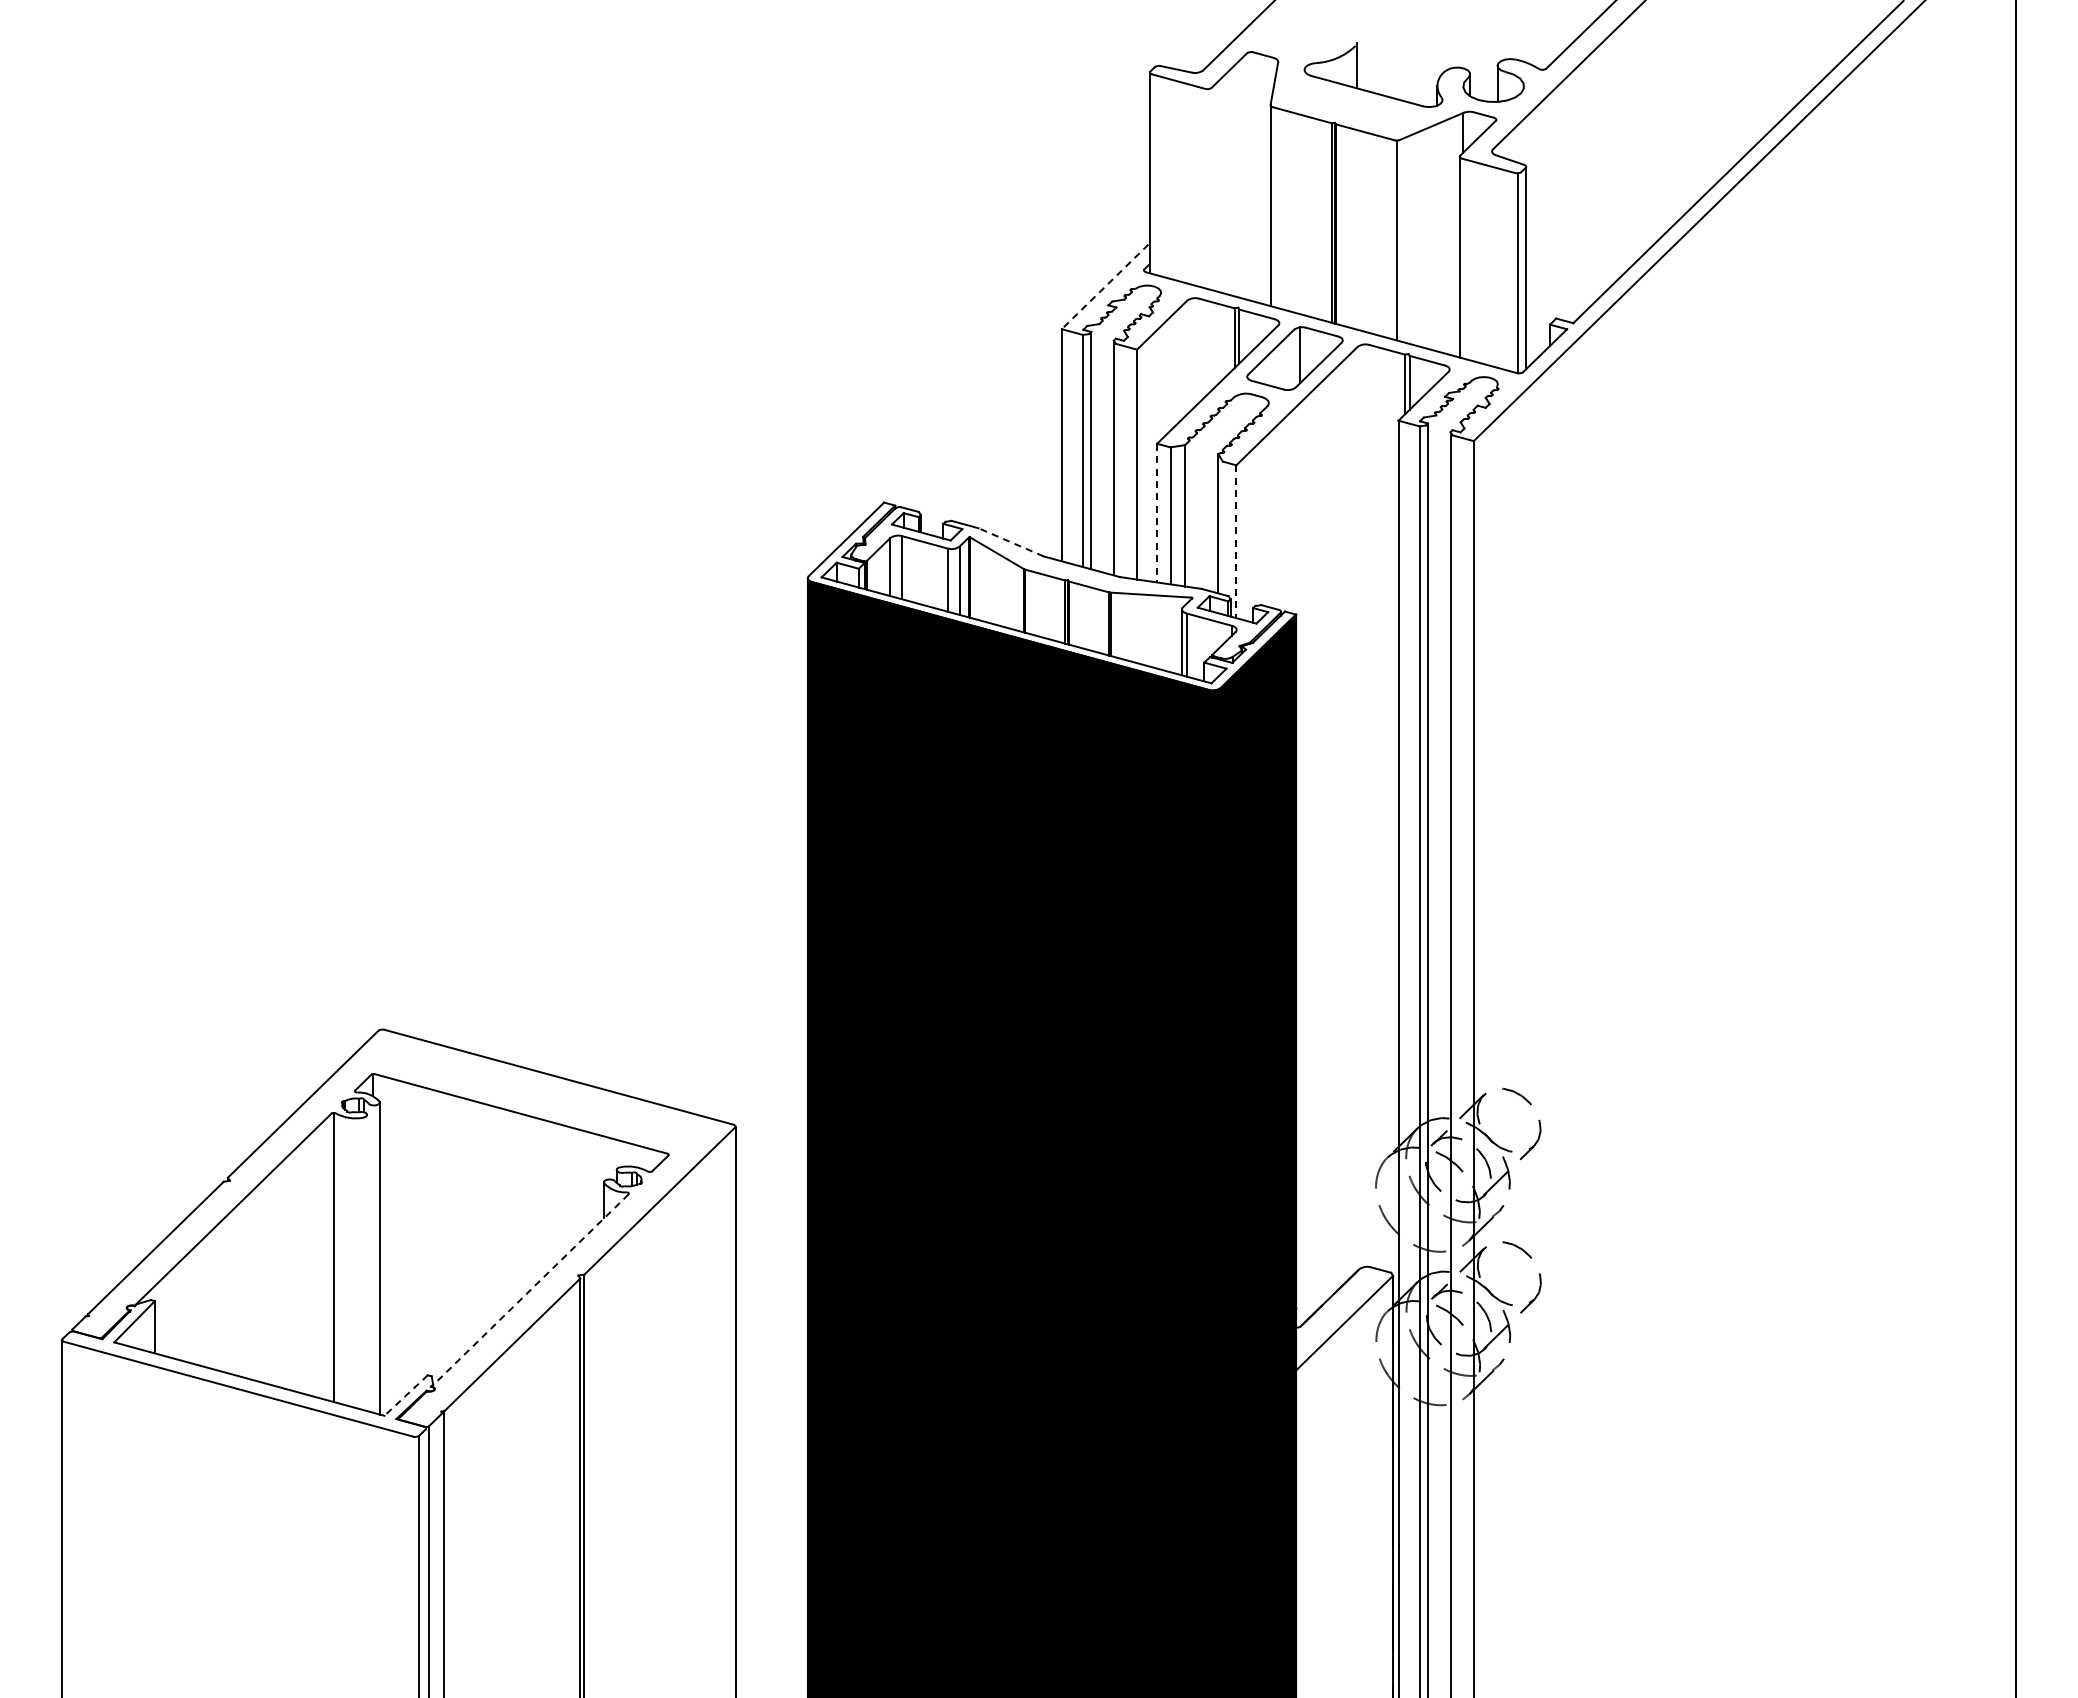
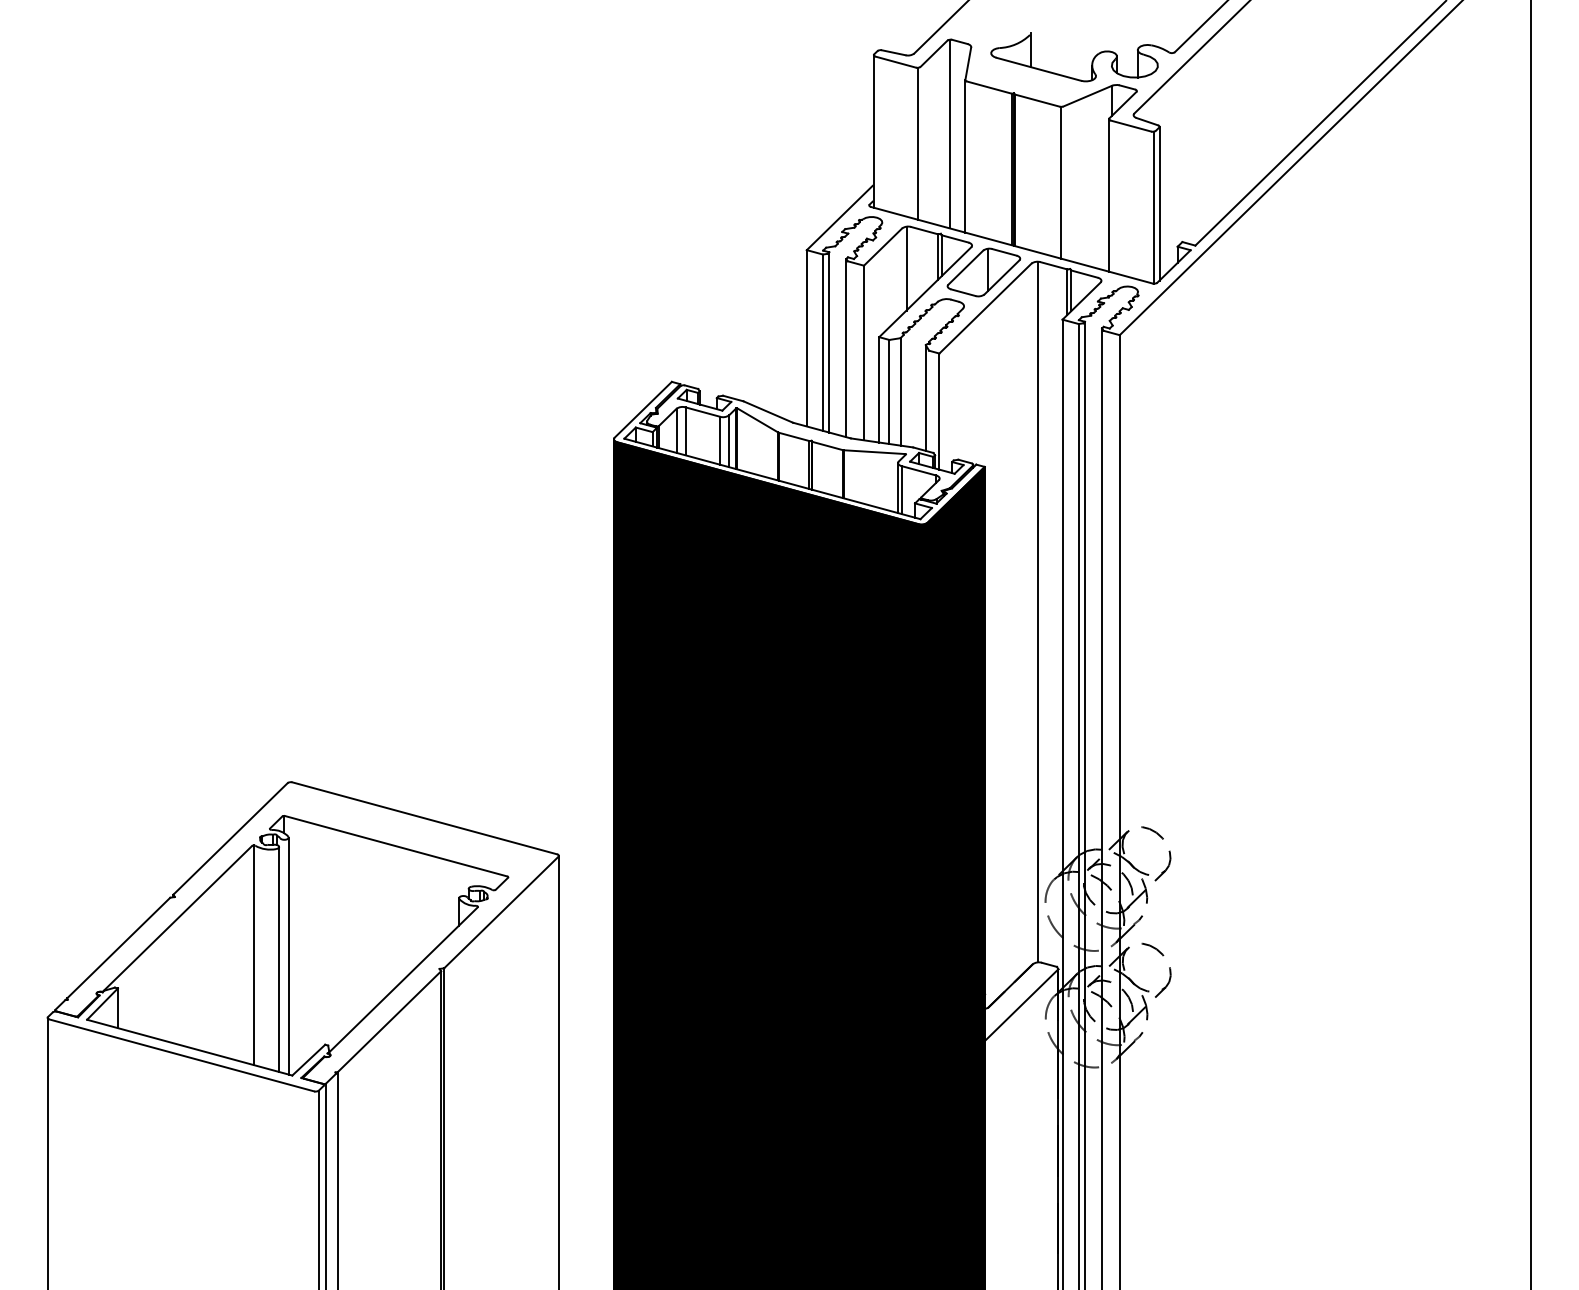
line: (1250, 176) -> (950, 134), added
line: (1208, 189) -> (918, 144), added
line: (1105, 286) -> (840, 217), dashed -> solid
line: (1193, 353) -> (906, 268), added
line: (1157, 513) -> (879, 390), dashed -> solid
line: (1011, 542) -> (768, 412), dashed -> solid
line: (1236, 542) -> (939, 412), dashed -> solid
line: (1365, 805) -> (1037, 611), added
line: (367, 1262) -> (279, 959), added
line: (529, 1290) -> (402, 980), dashed -> solid
line: (406, 1395) -> (309, 1060), dashed -> solid

